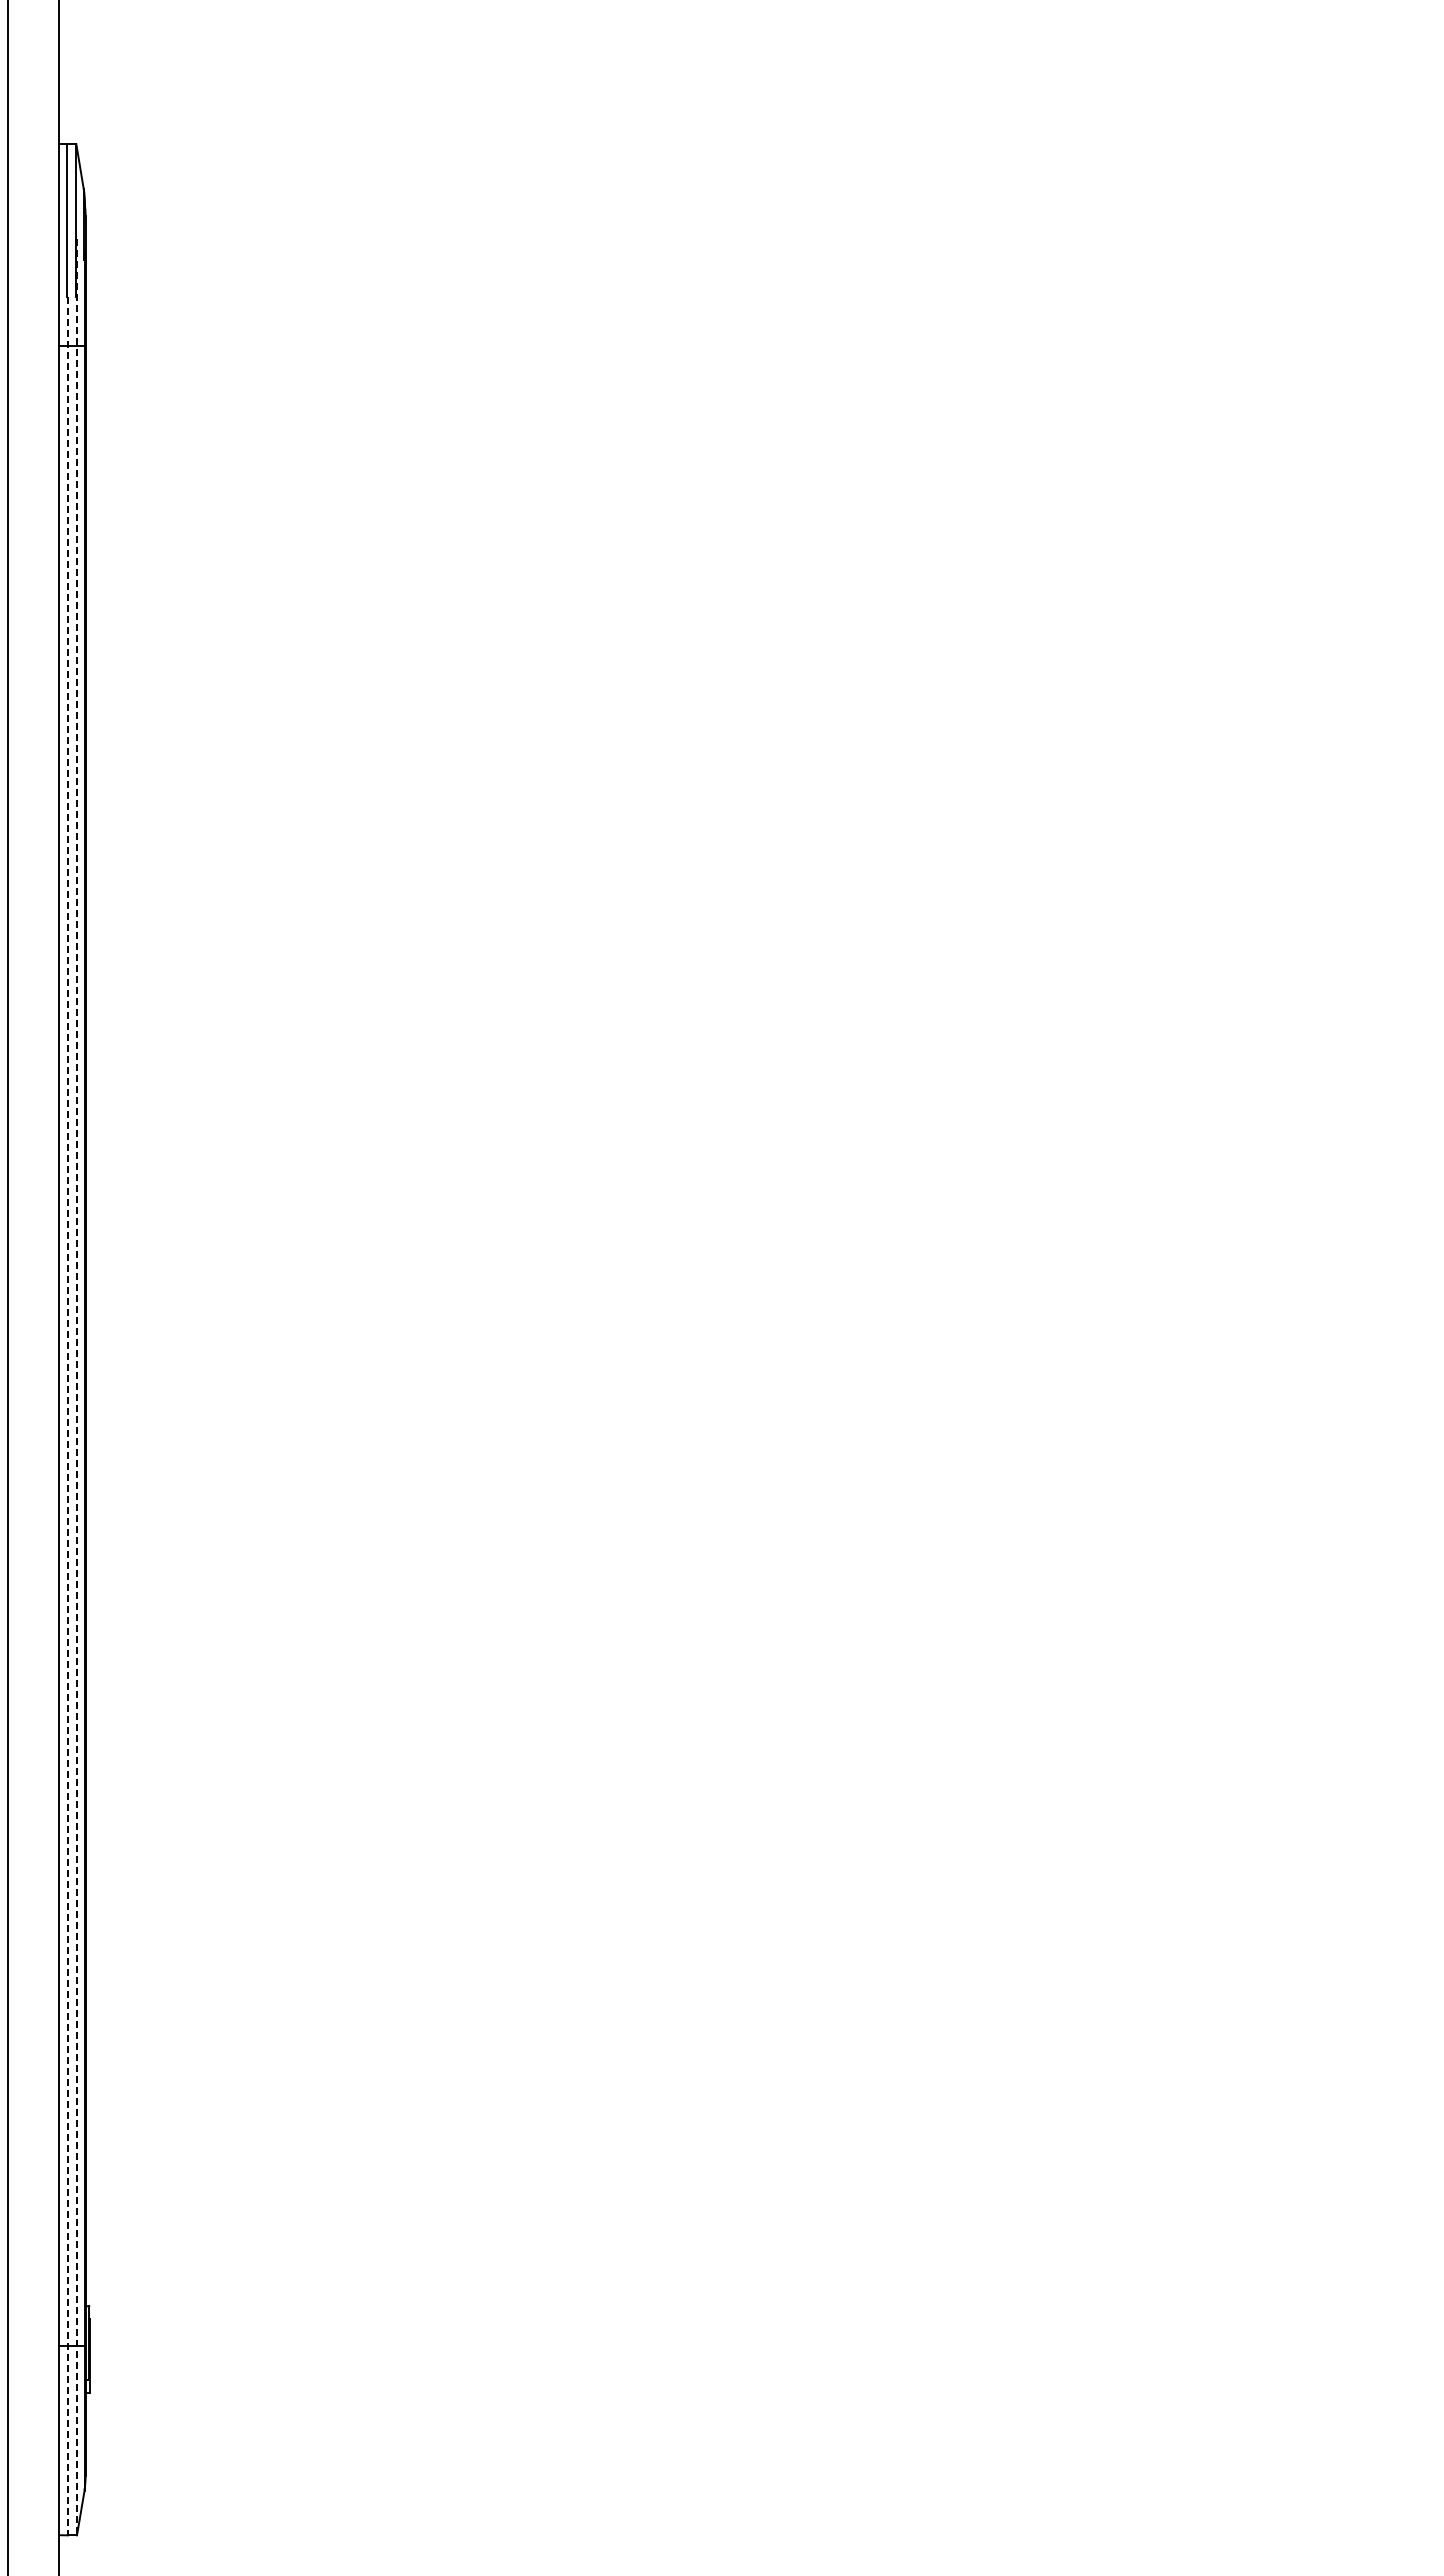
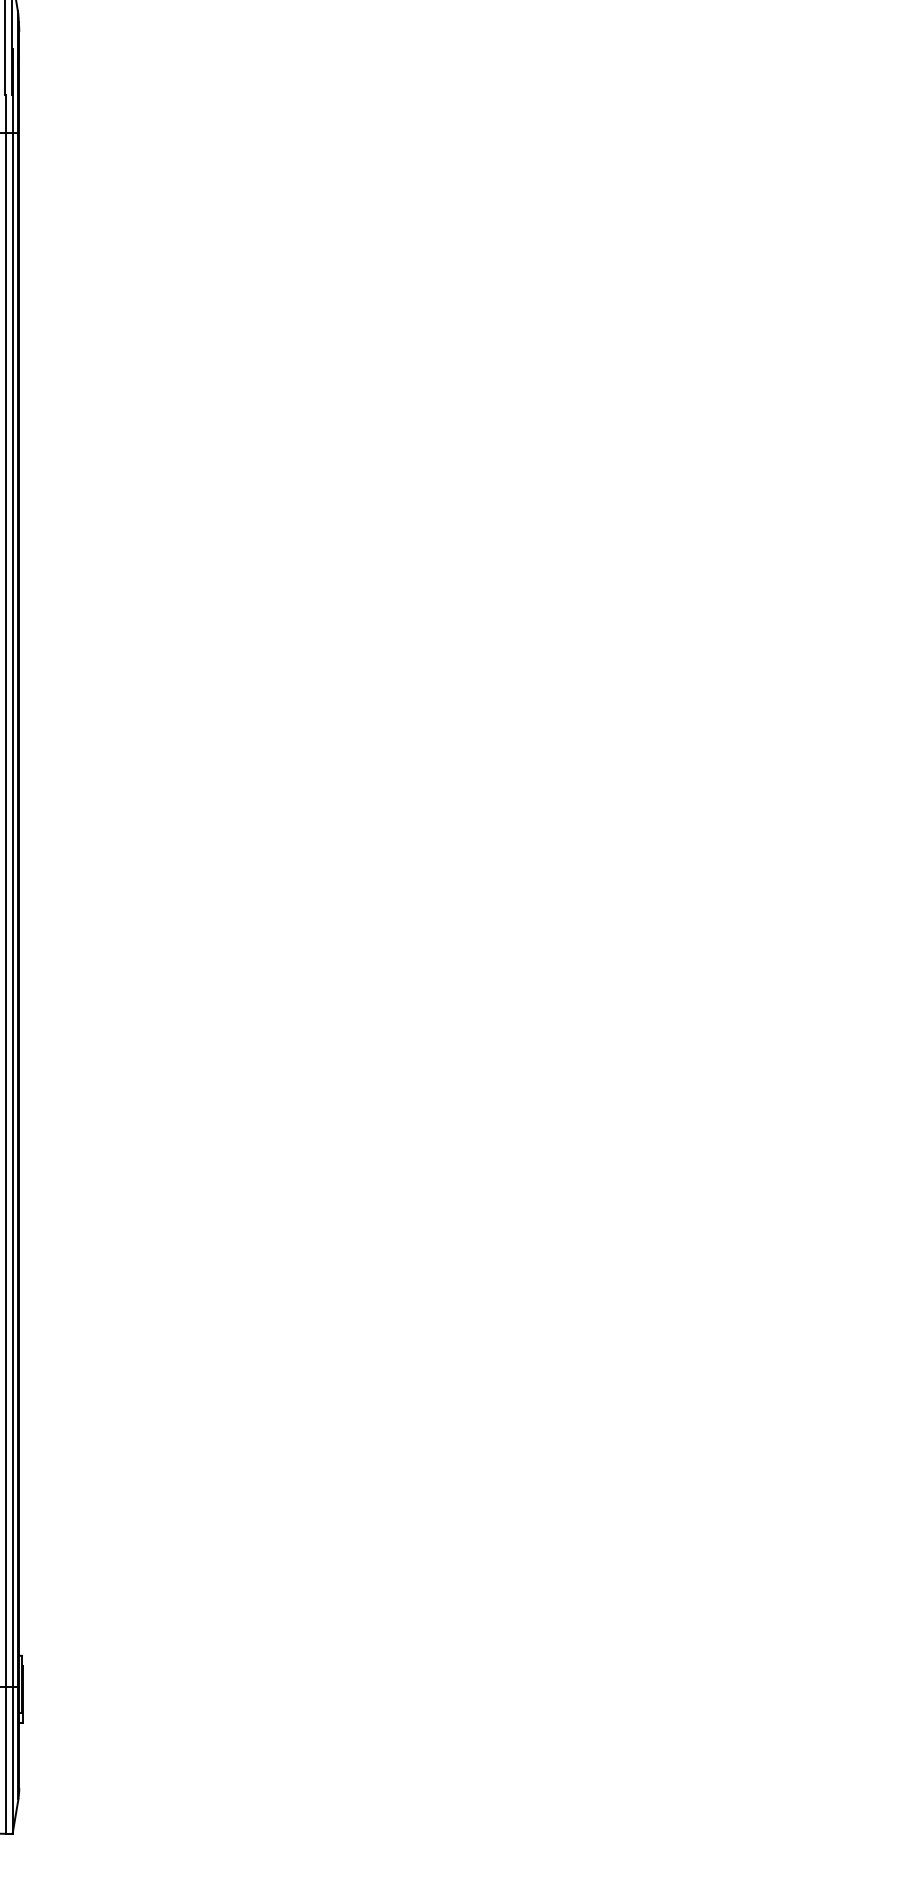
line: (77, 1387) -> (12, 941), dashed -> solid
line: (68, 1416) -> (5, 964), dashed -> solid

